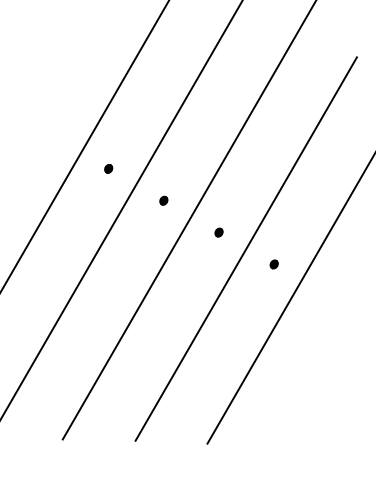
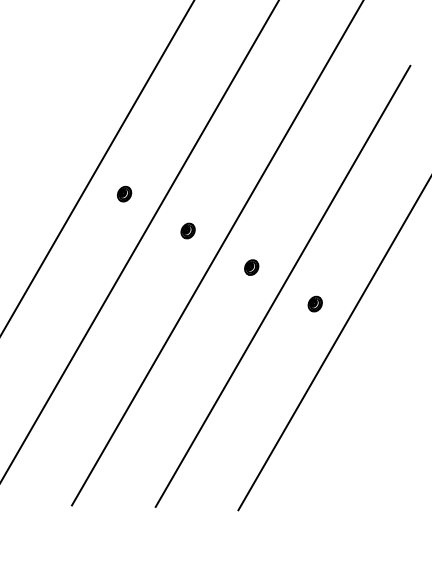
part: (108, 168) -> (124, 193), size x1.6
part: (163, 200) -> (187, 230), size x1.6
part: (218, 232) -> (251, 267), size x1.6
part: (273, 264) -> (314, 304), size x1.6

